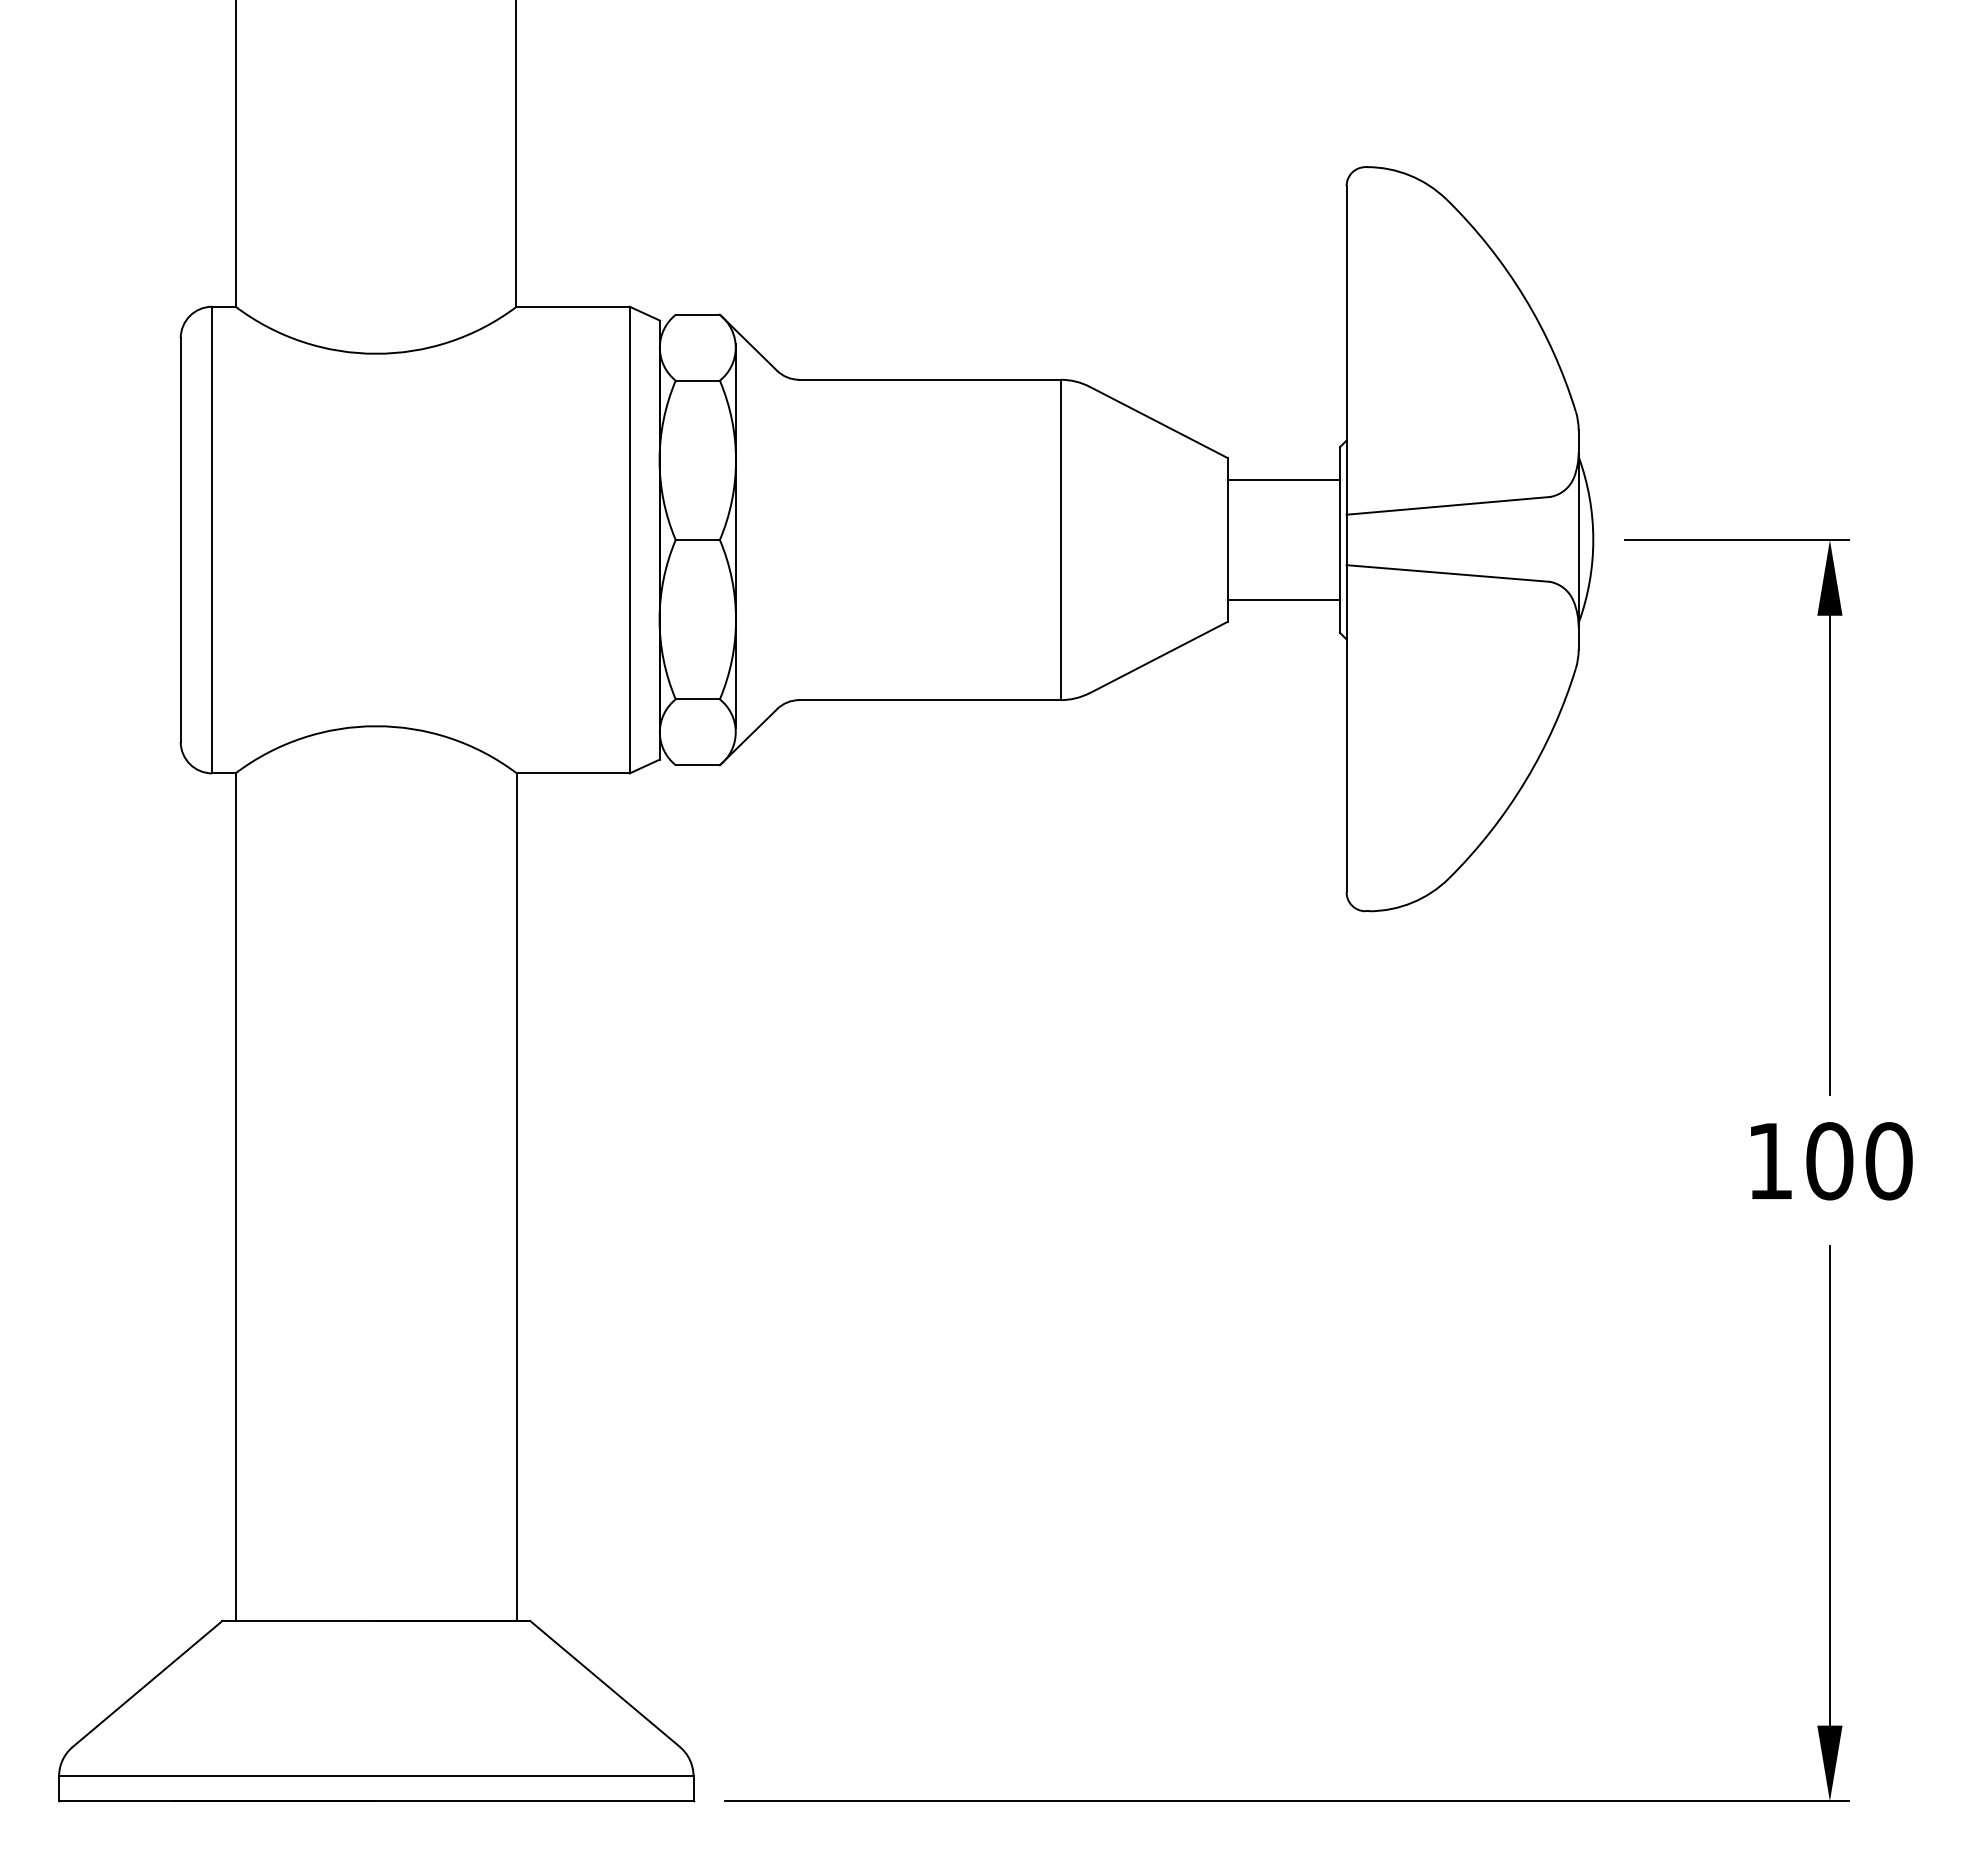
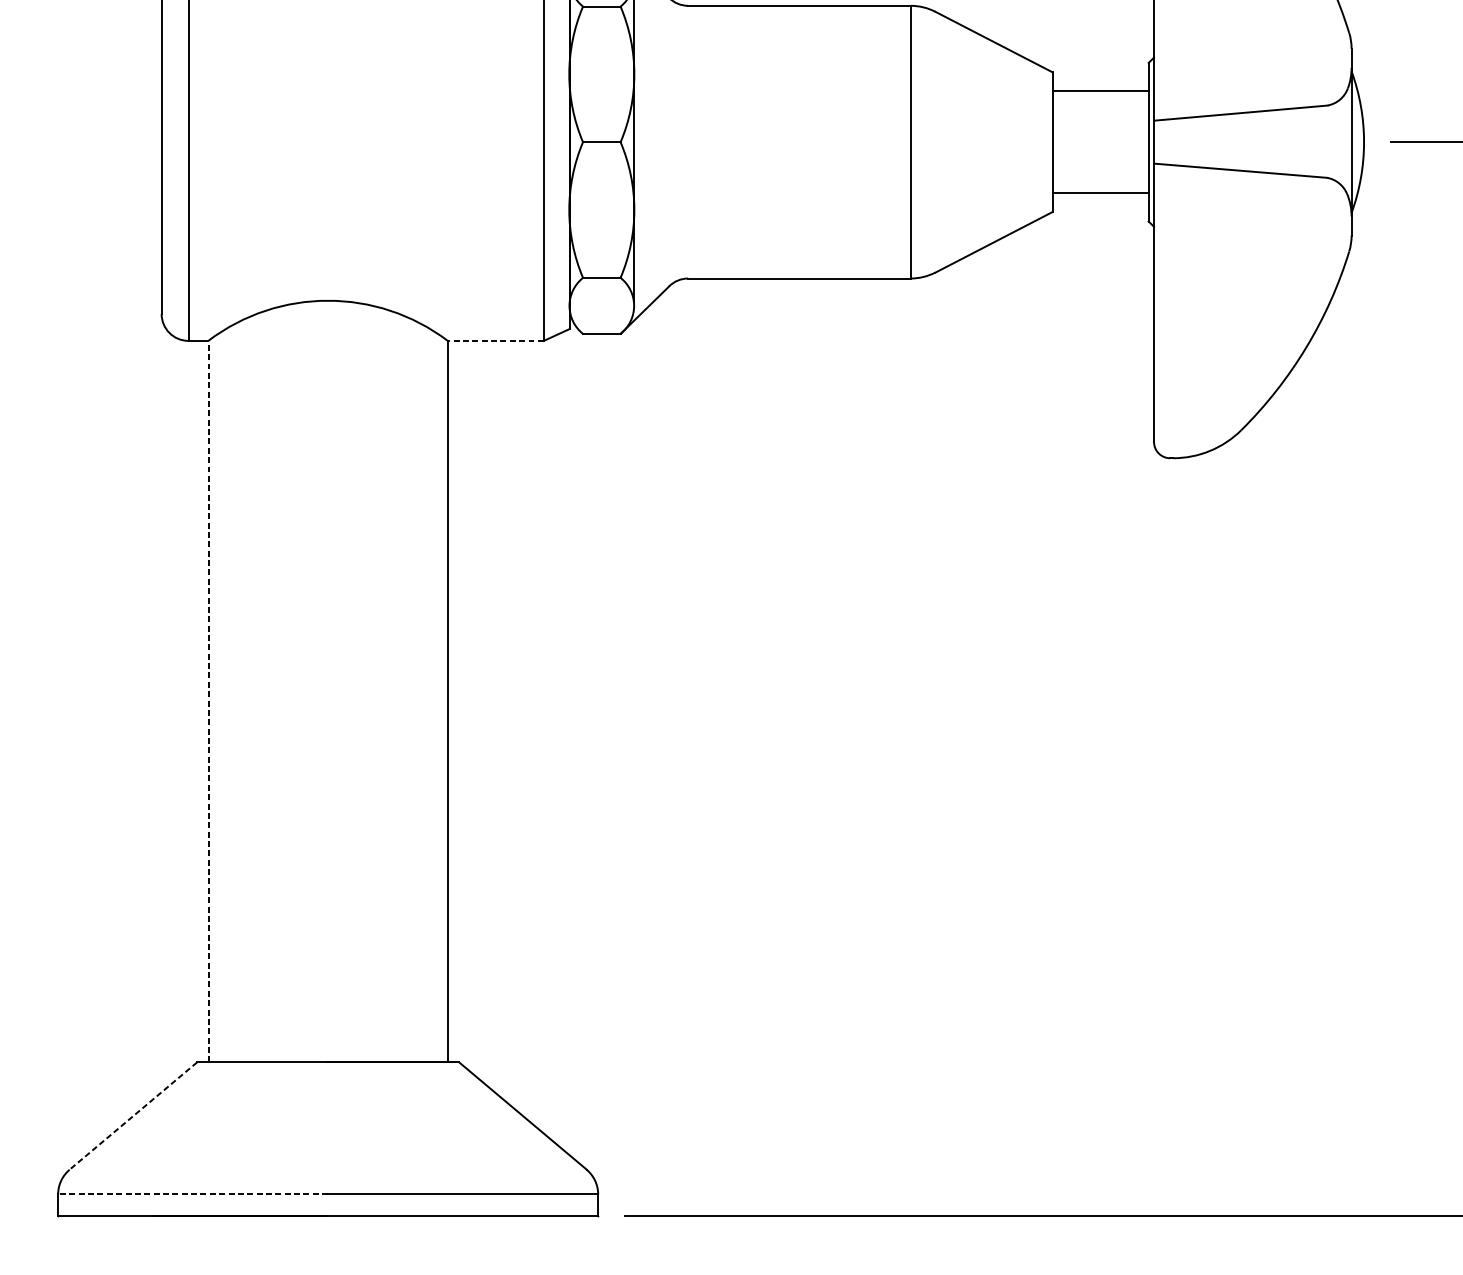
line: (572, 773) -> (495, 340), solid -> dashed
line: (236, 1196) -> (209, 701), solid -> dashed
line: (147, 1684) -> (133, 1116), solid -> dashed
line: (217, 1776) -> (192, 1194), solid -> dashed

